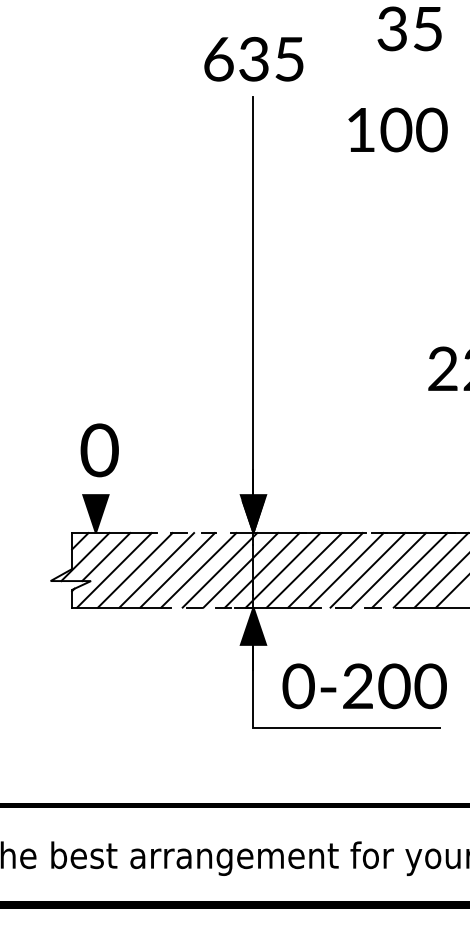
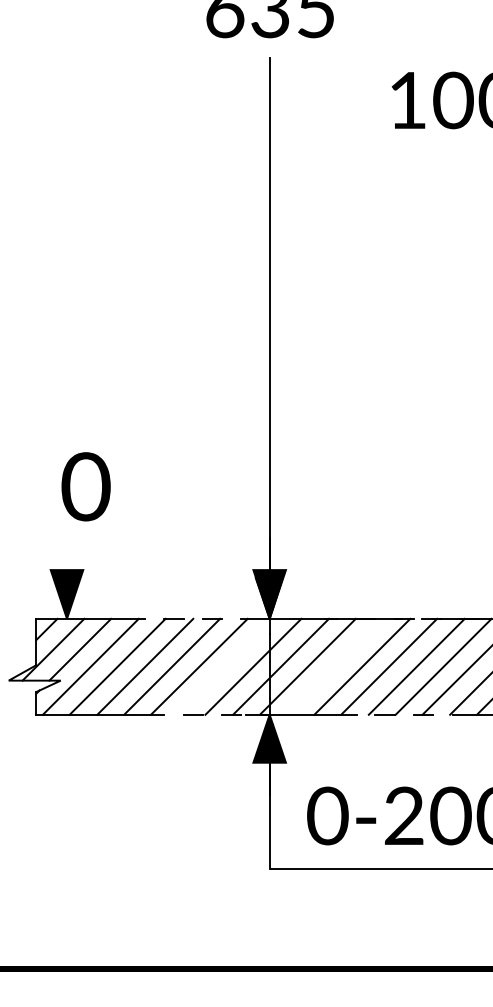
text: (99, 450) -> (85, 486), moved
line: (219, 570) -> (225, 667), removed
line: (303, 570) -> (334, 667), removed

